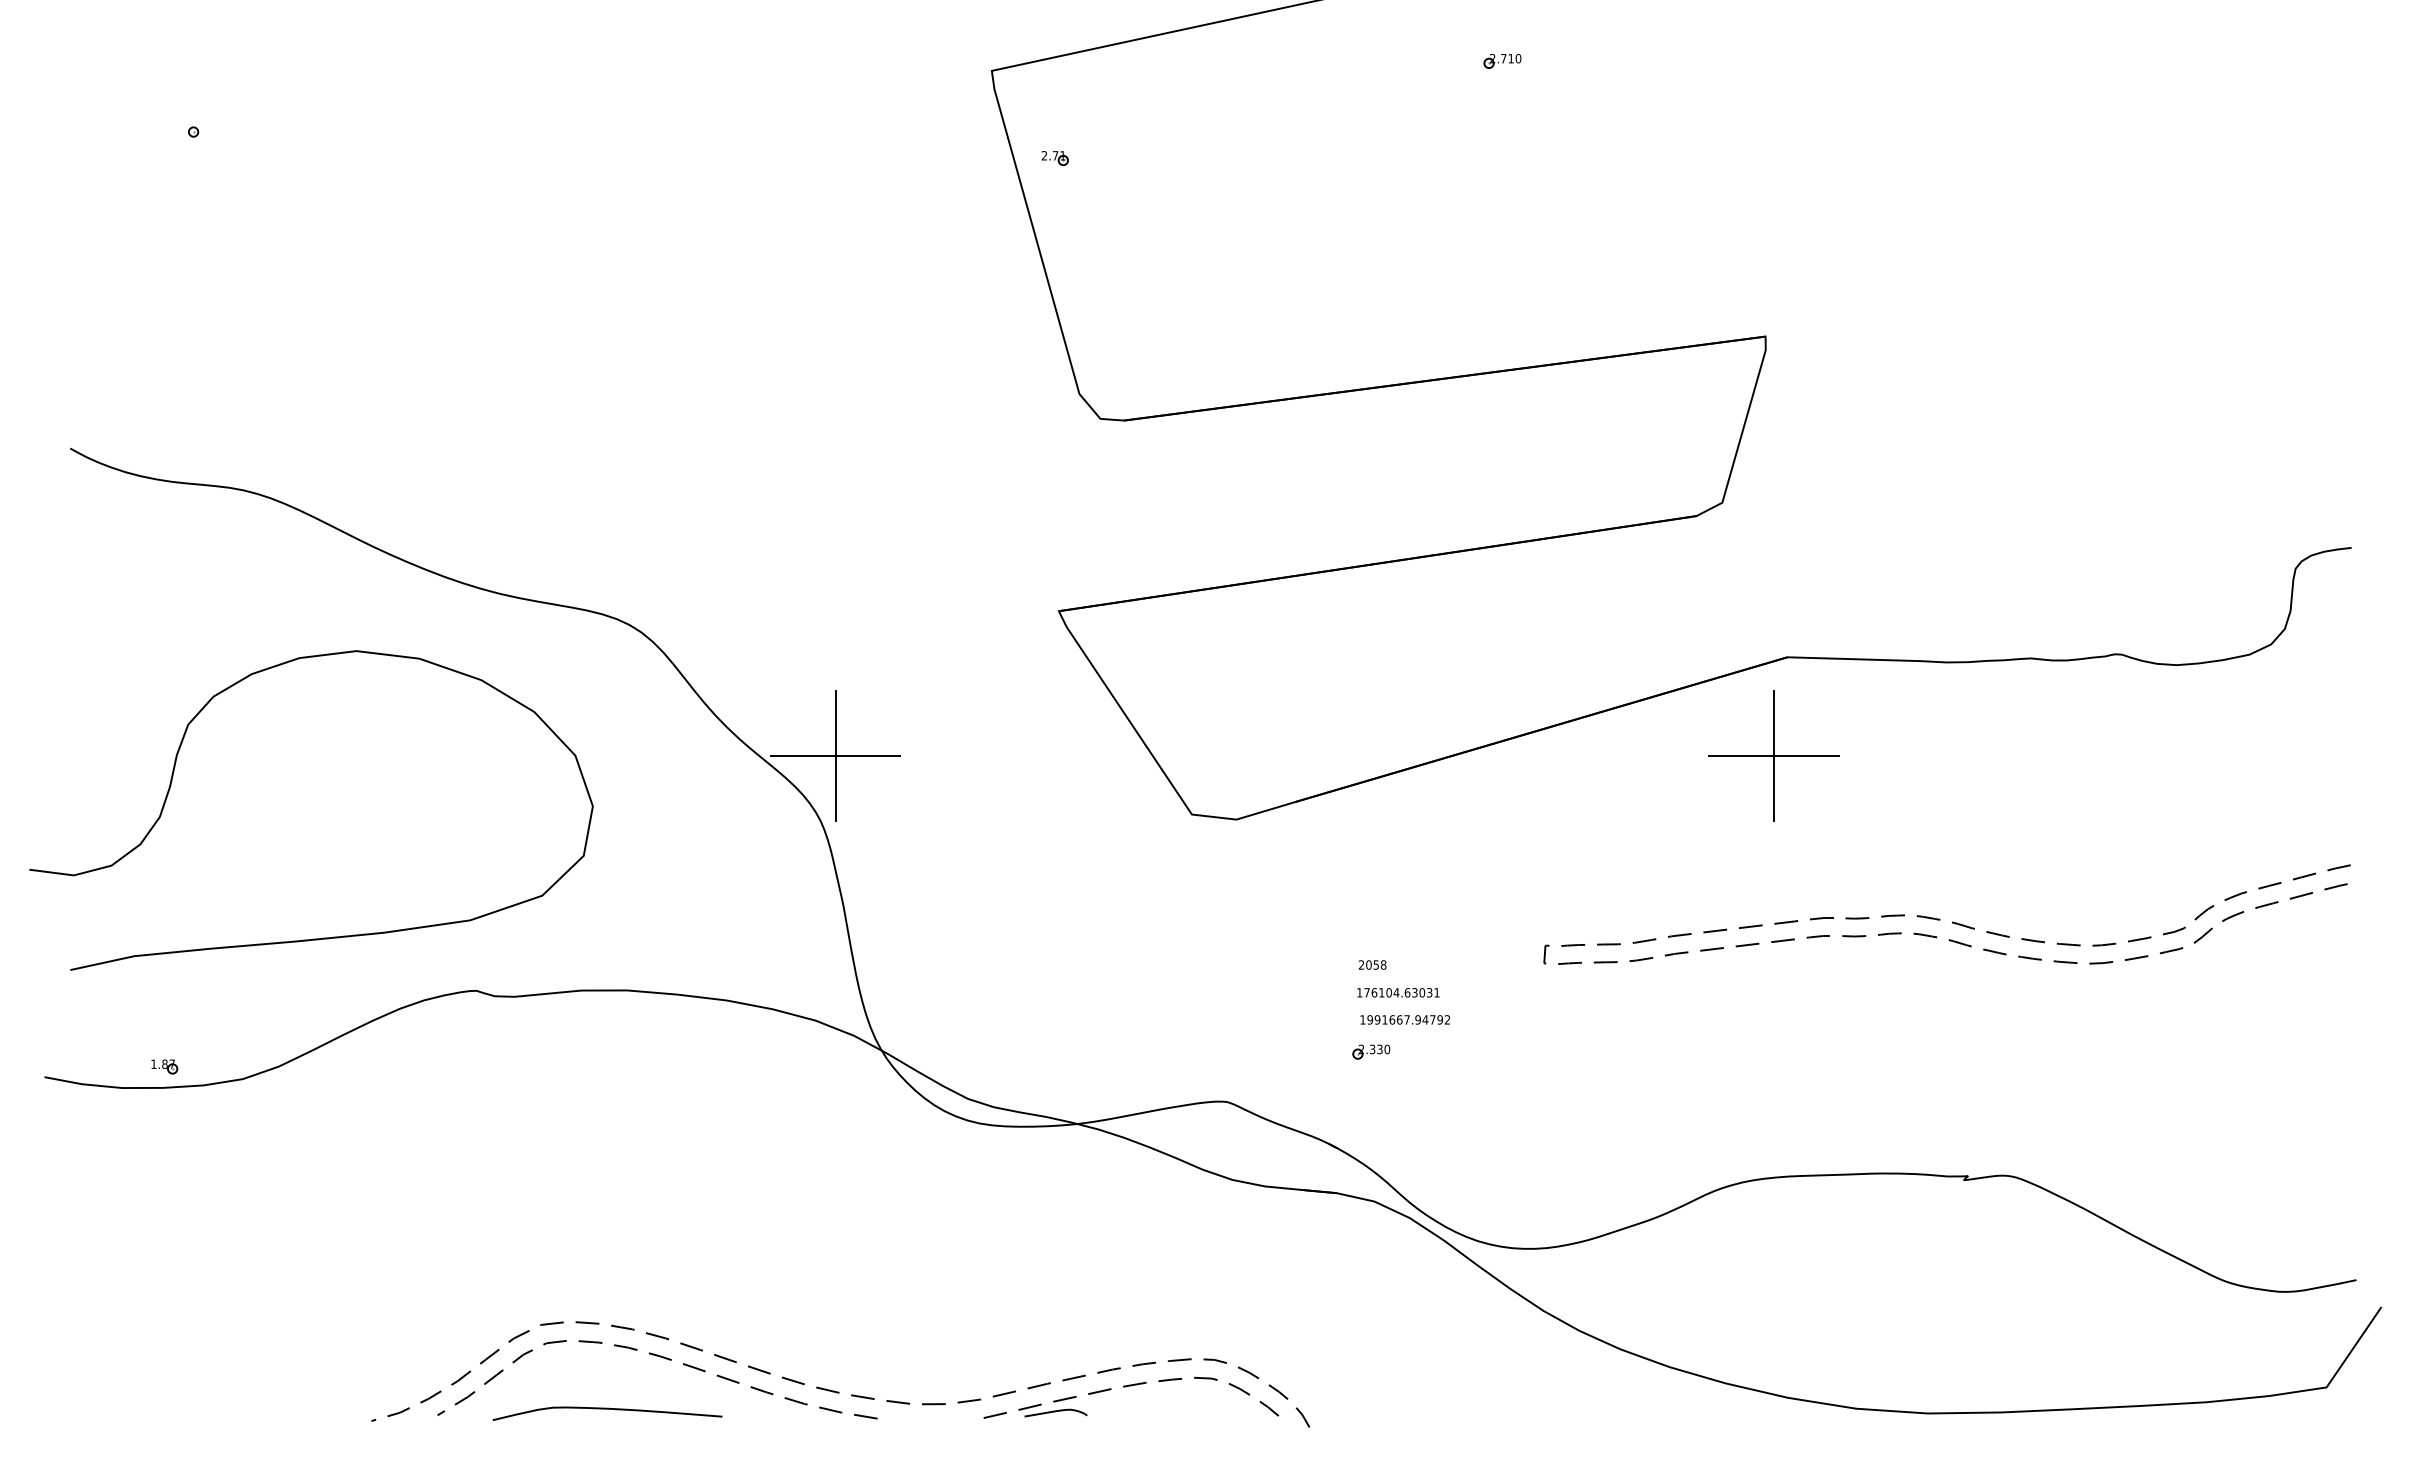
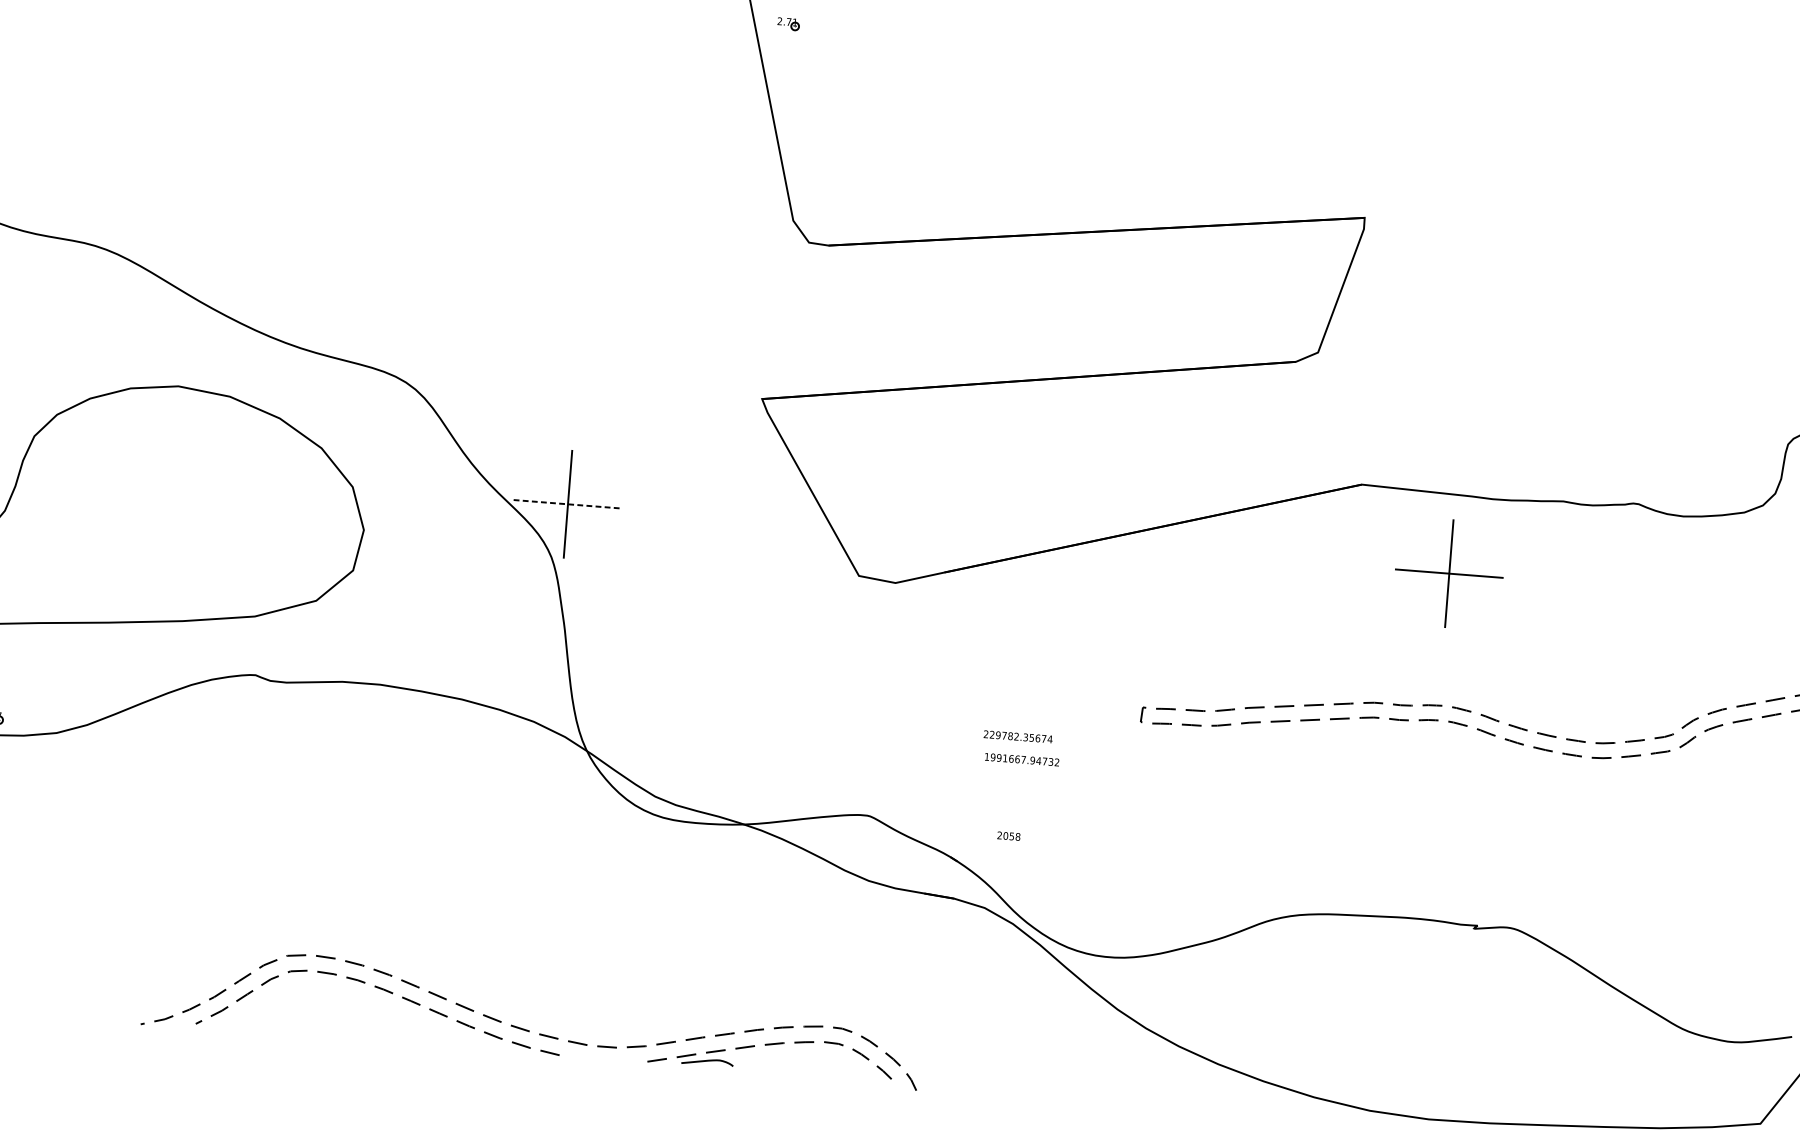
line: (835, 755) -> (567, 503), solid -> dashed
part: (1773, 755) -> (1449, 573), moved
text: (1372, 964) -> (1008, 835), moved
text: (1398, 992) -> (1018, 736), 176104.63031 -> 229782.35674
text: (1439, 1019) -> (1050, 761), 1991667.94792 -> 1991667.94732
part: (1371, 1051) -> (992, 783), removed
curve: (607, 1409) -> (336, 1030), removed

